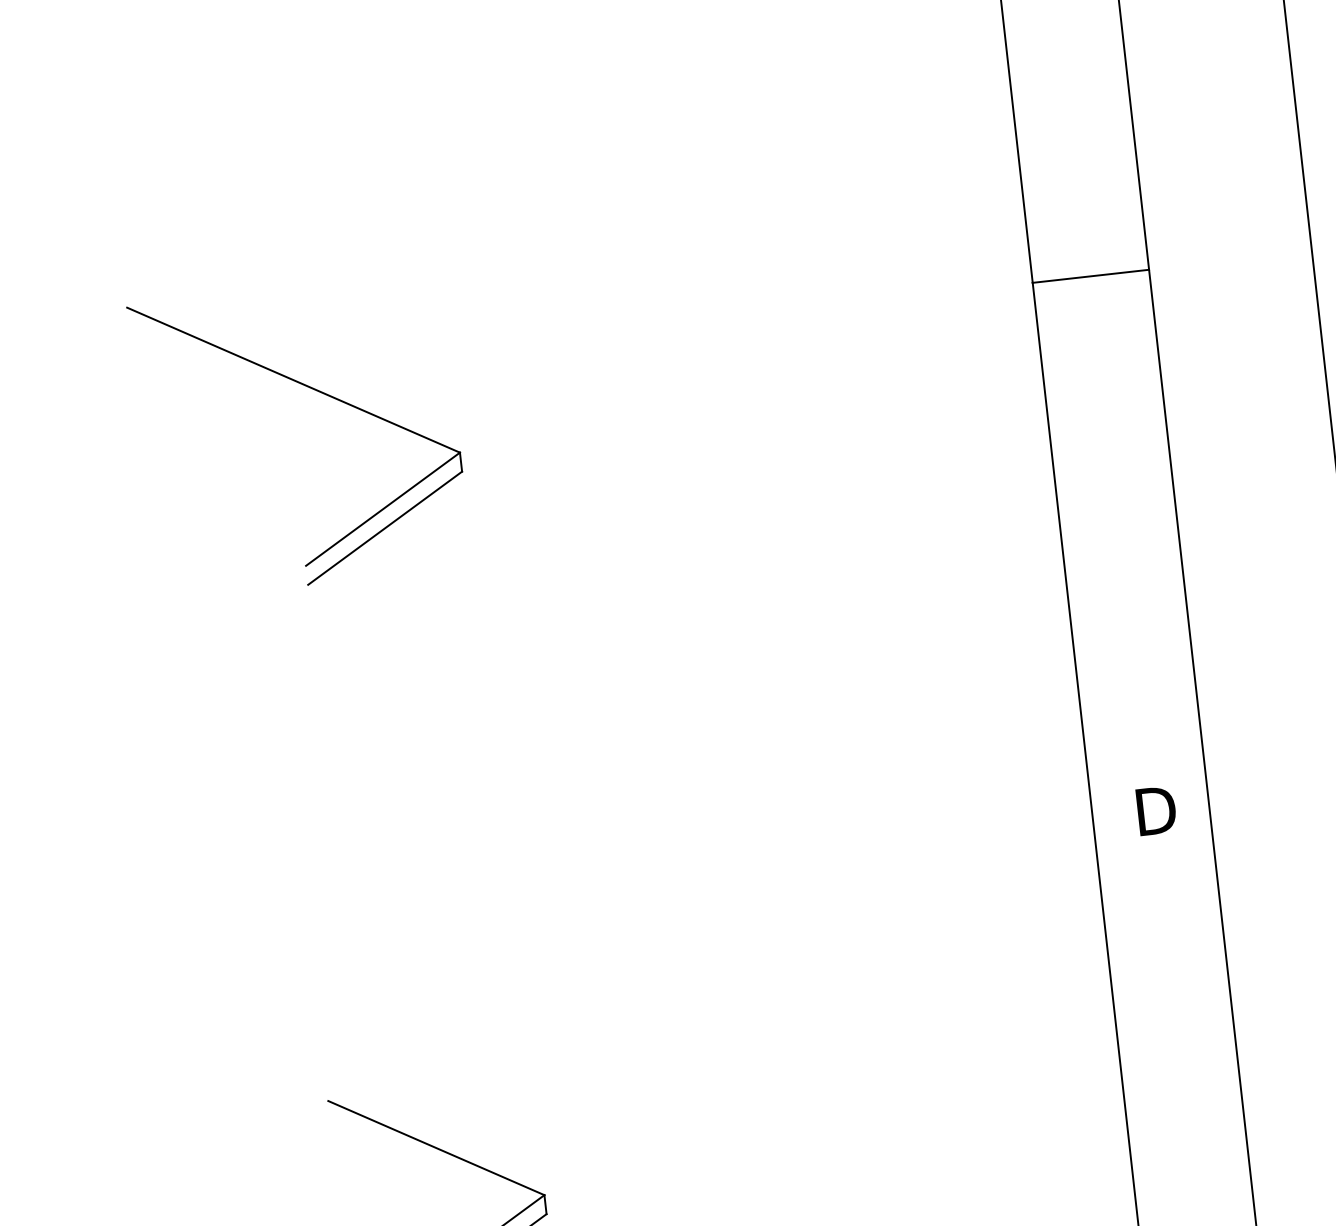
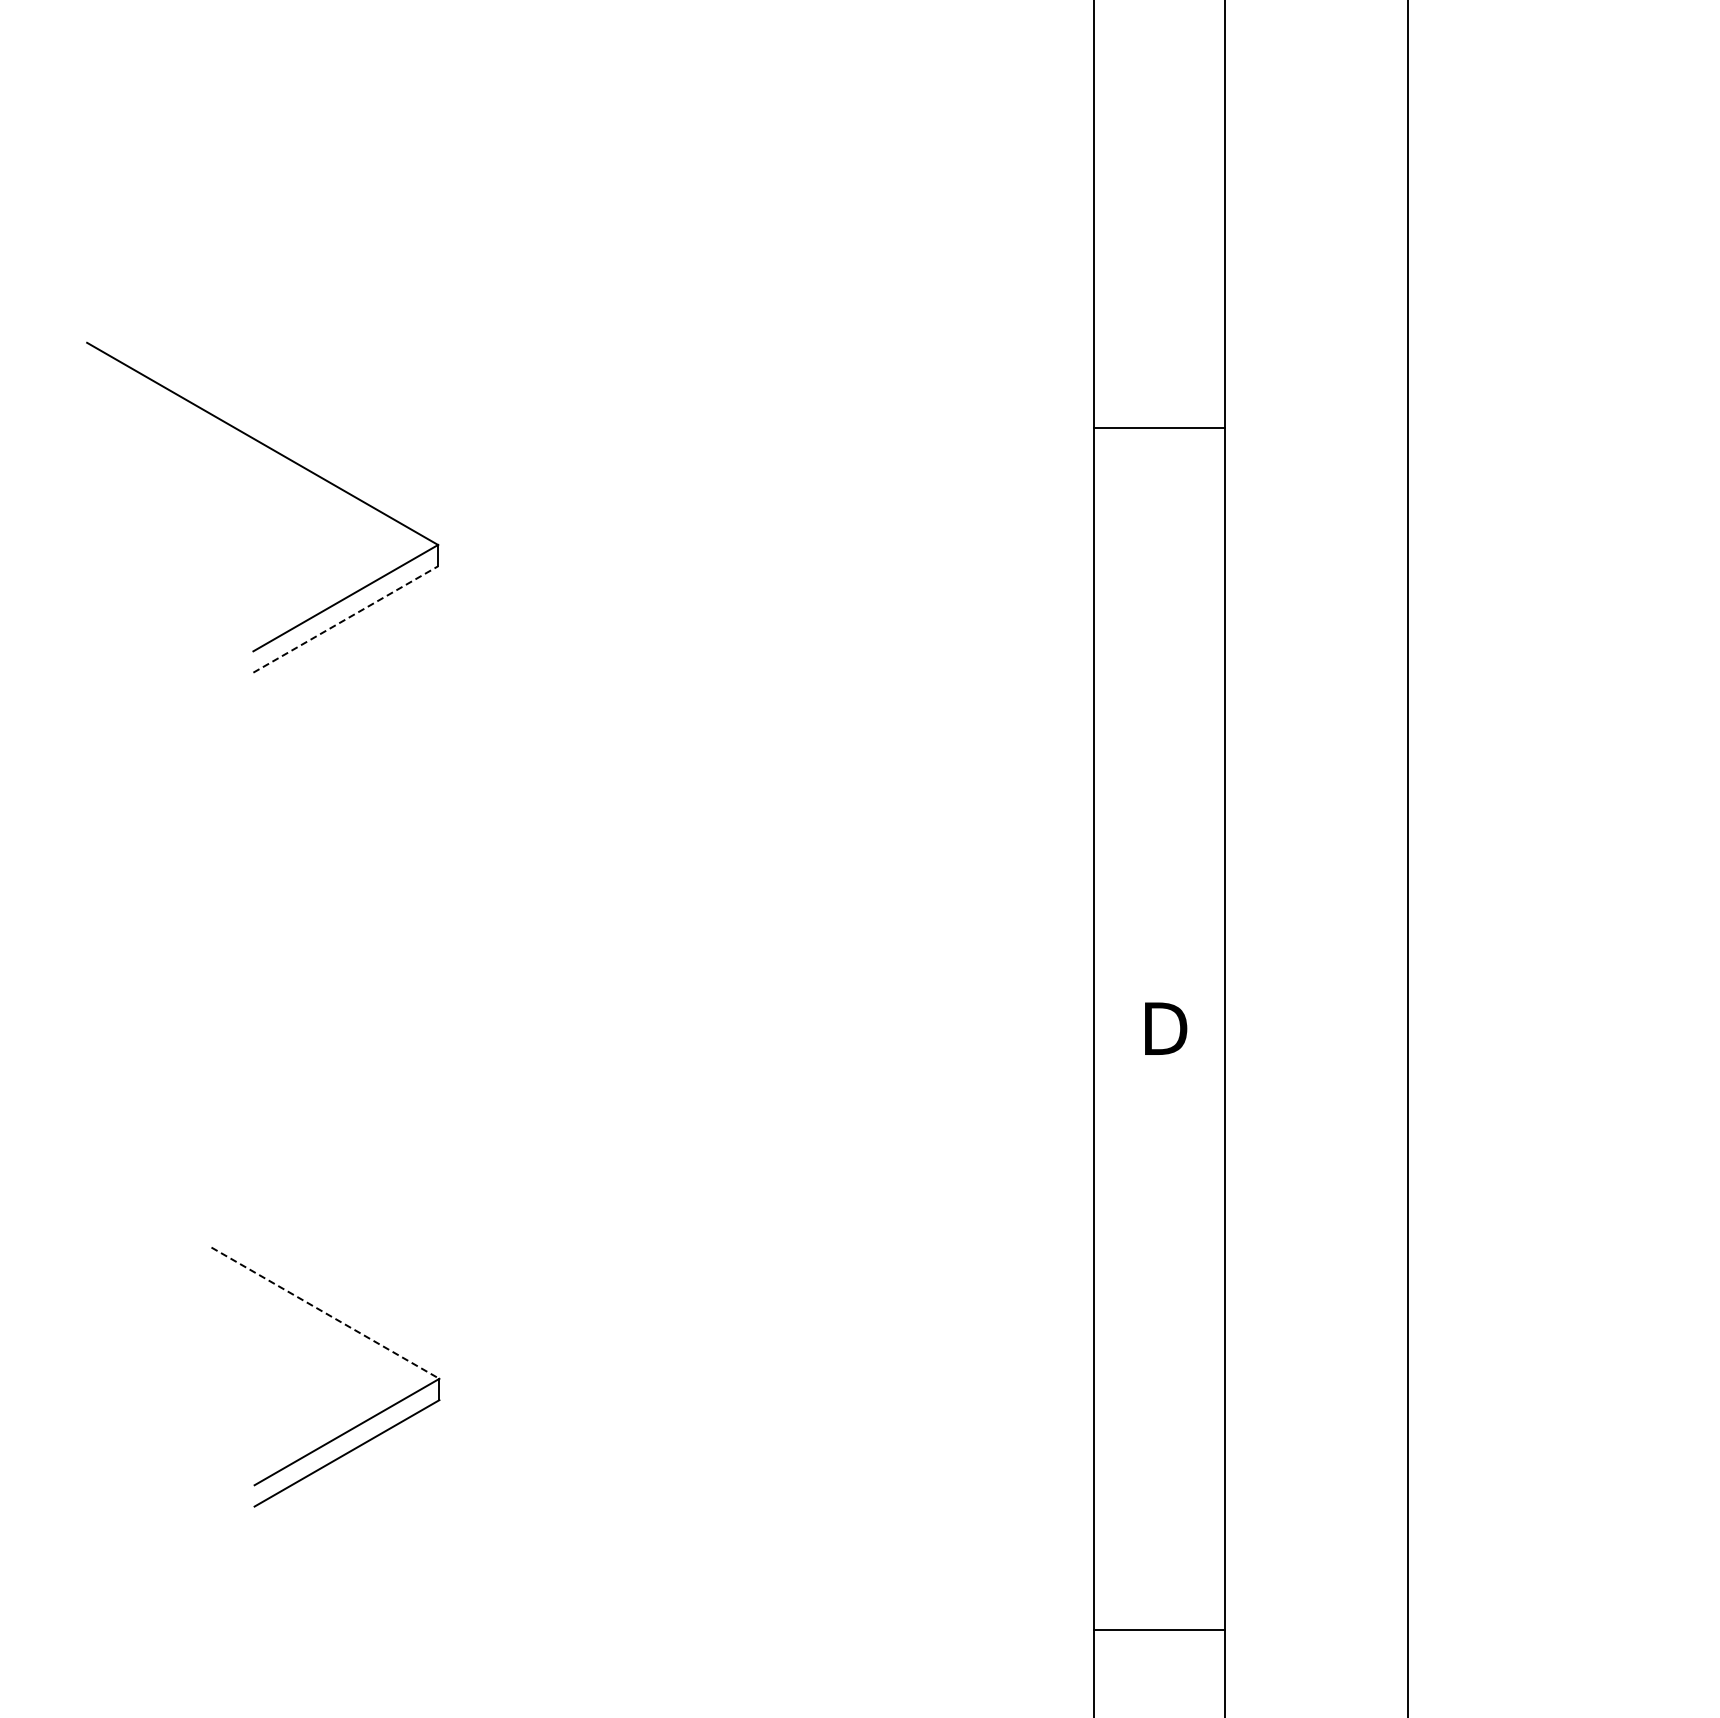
line: (384, 528) -> (345, 619), solid -> dashed
line: (436, 1148) -> (325, 1313), solid -> dashed

